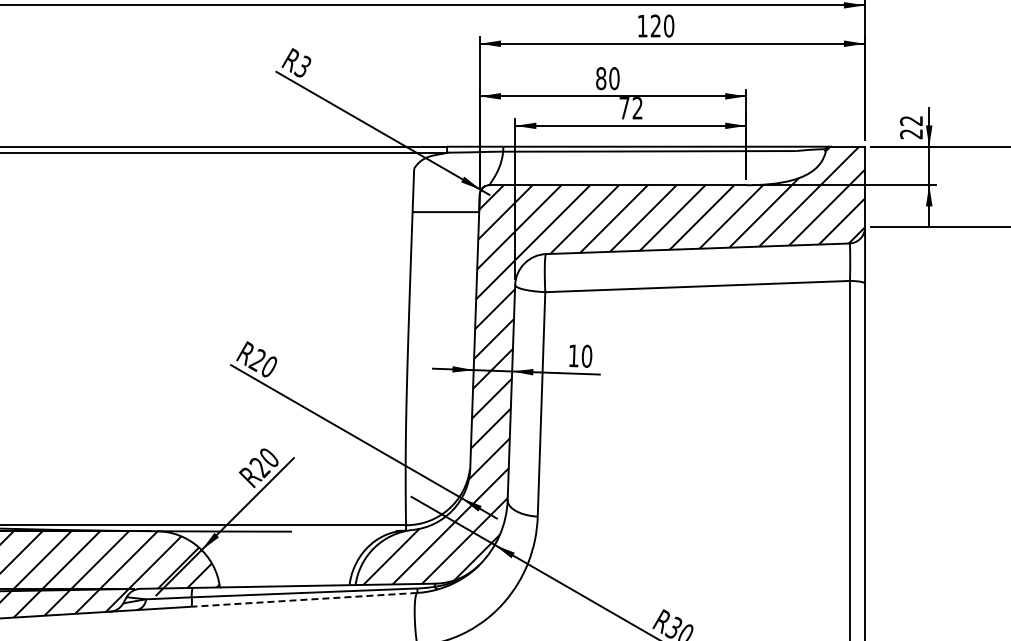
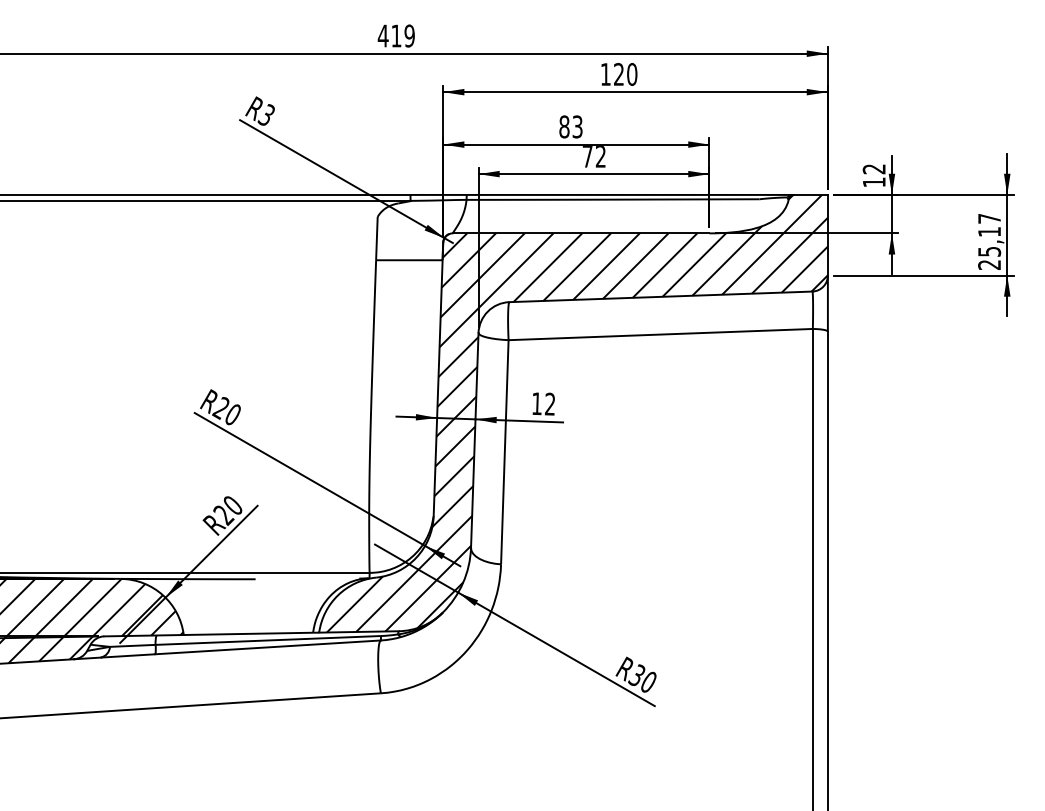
text: (614, 78) -> (577, 126), 80 -> 83
text: (910, 134) -> (873, 182), 22 -> 12
text: (586, 355) -> (549, 403), 10 -> 12
line: (304, 599) -> (268, 647), dashed -> solid

